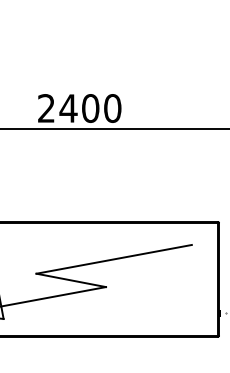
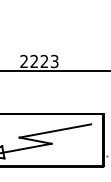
text: (90, 108) -> (44, 61), 2400 -> 2223

